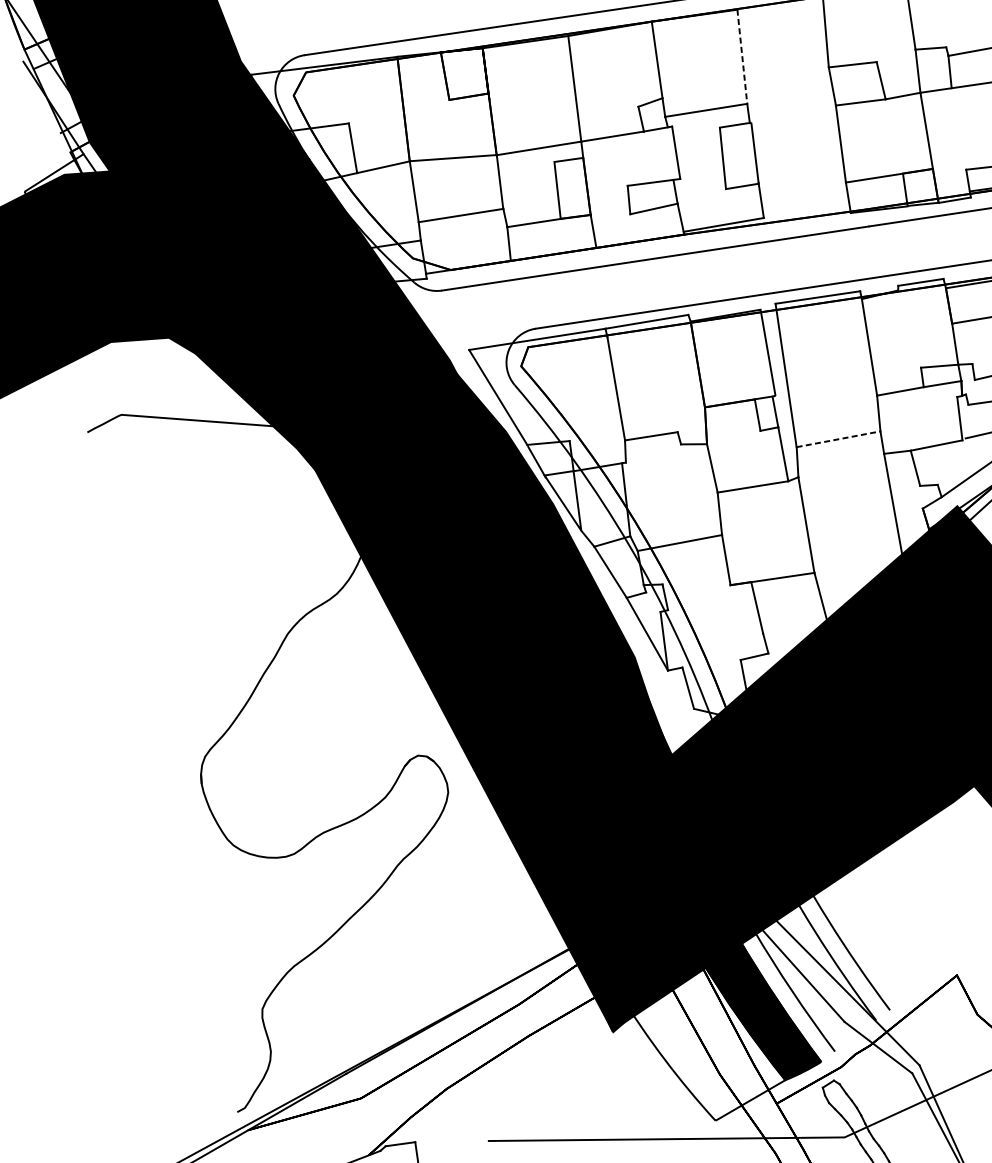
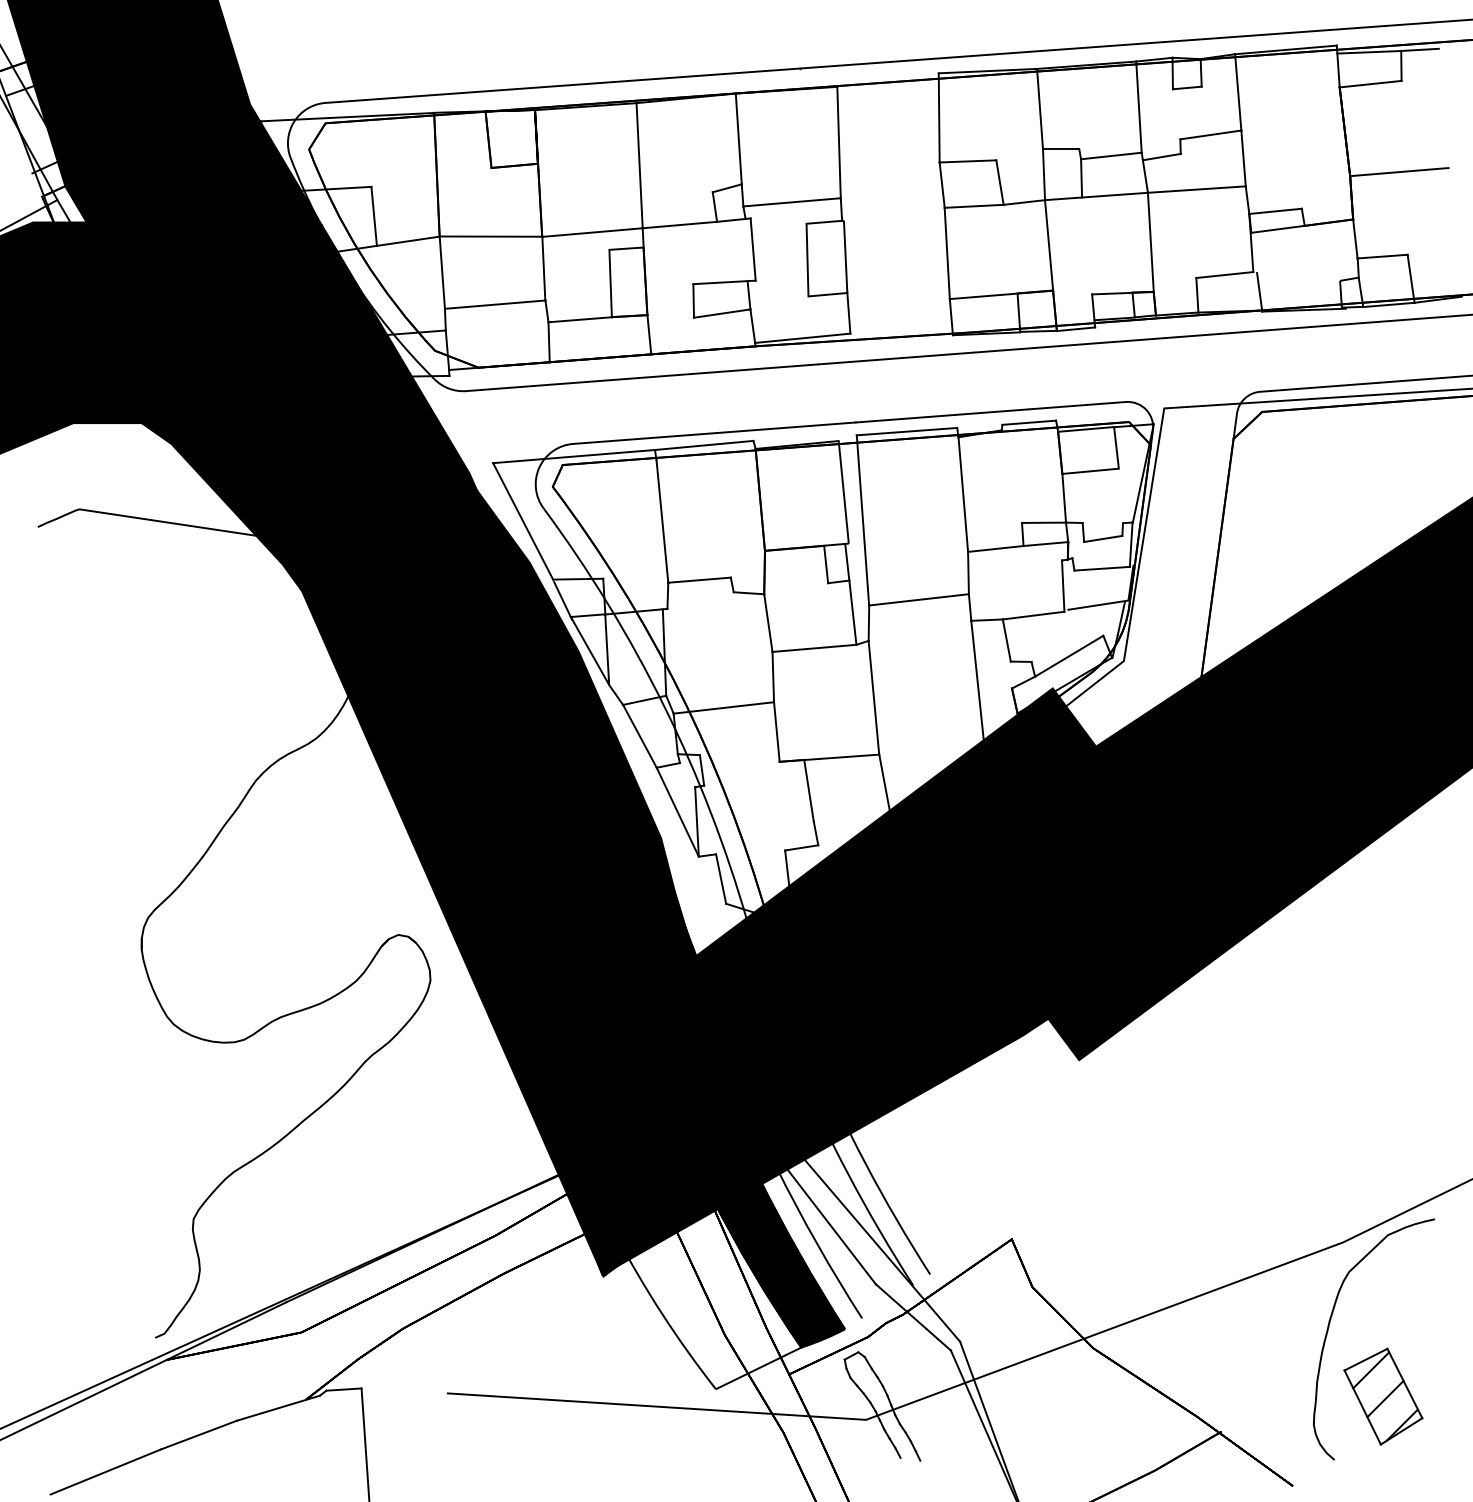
line: (742, 56) -> (839, 142), dashed -> solid
line: (838, 438) -> (919, 599), dashed -> solid

